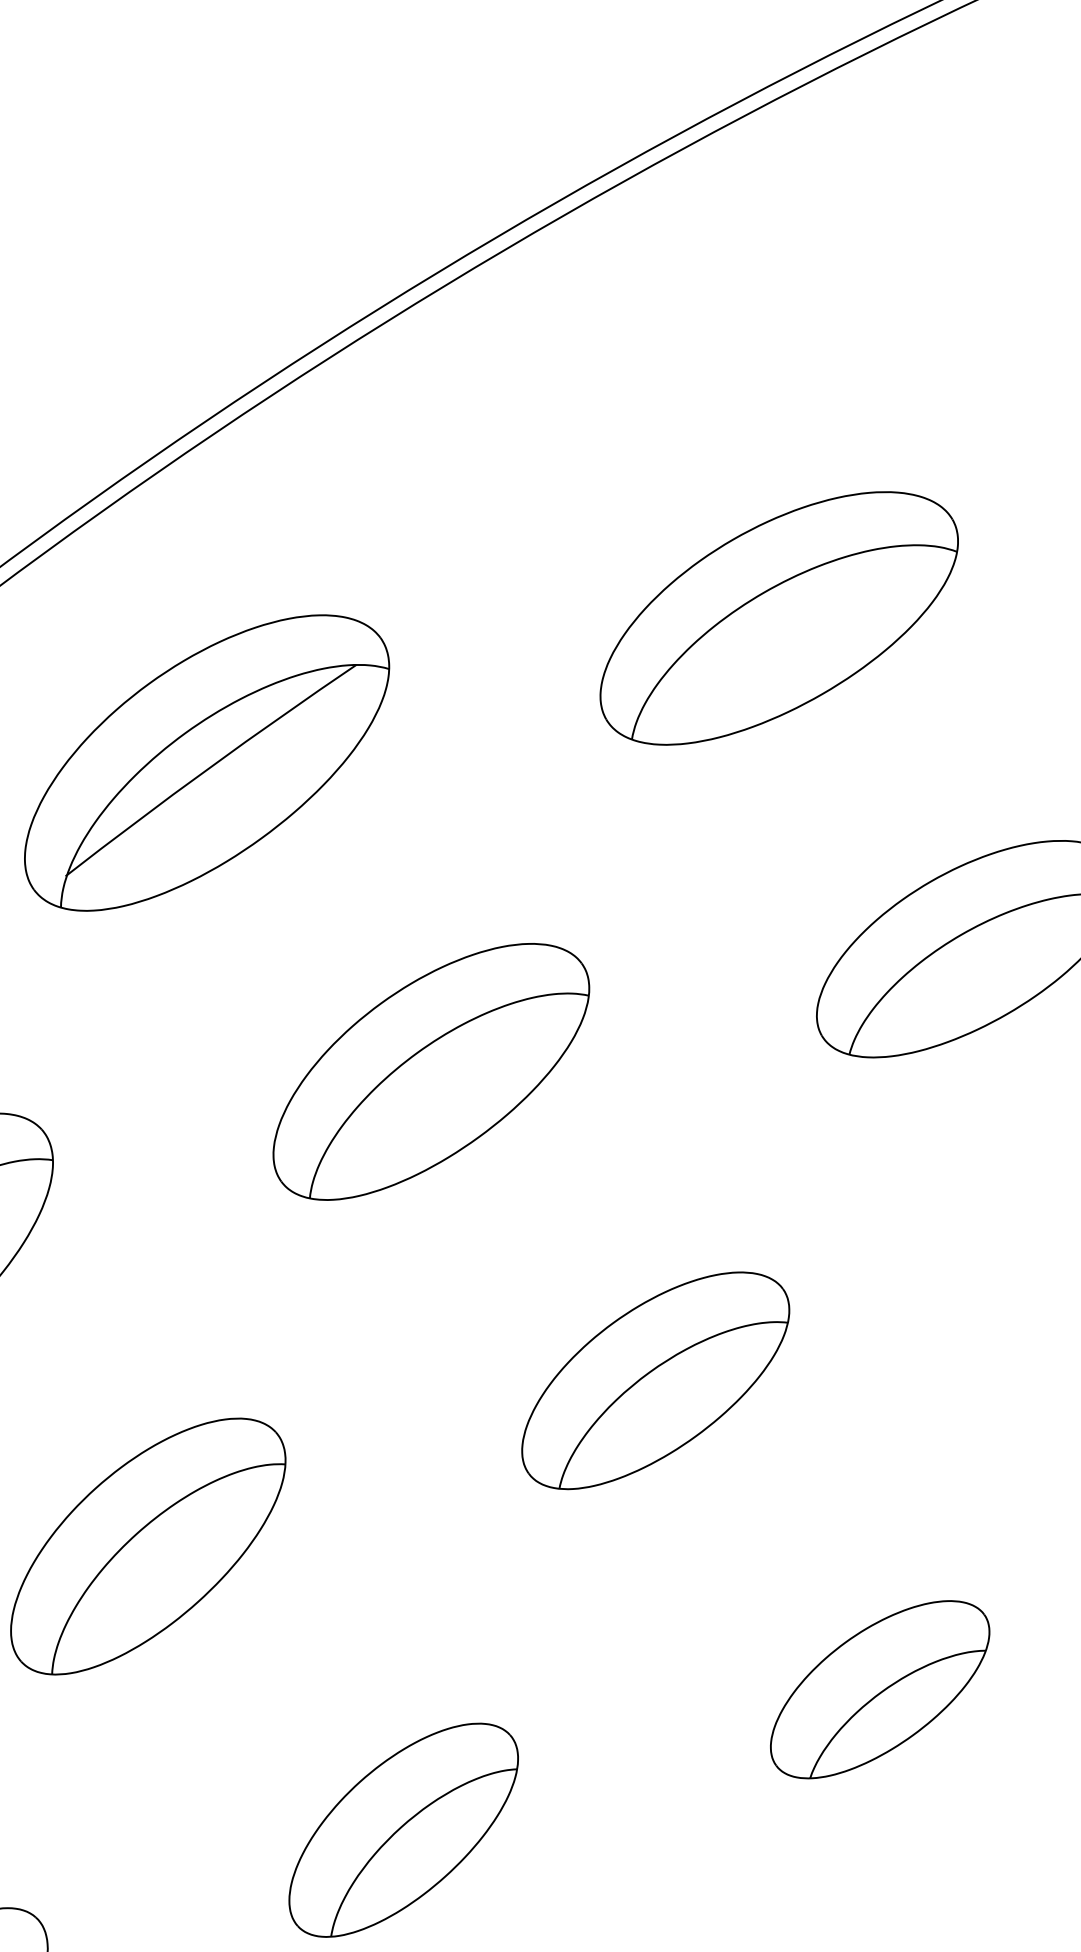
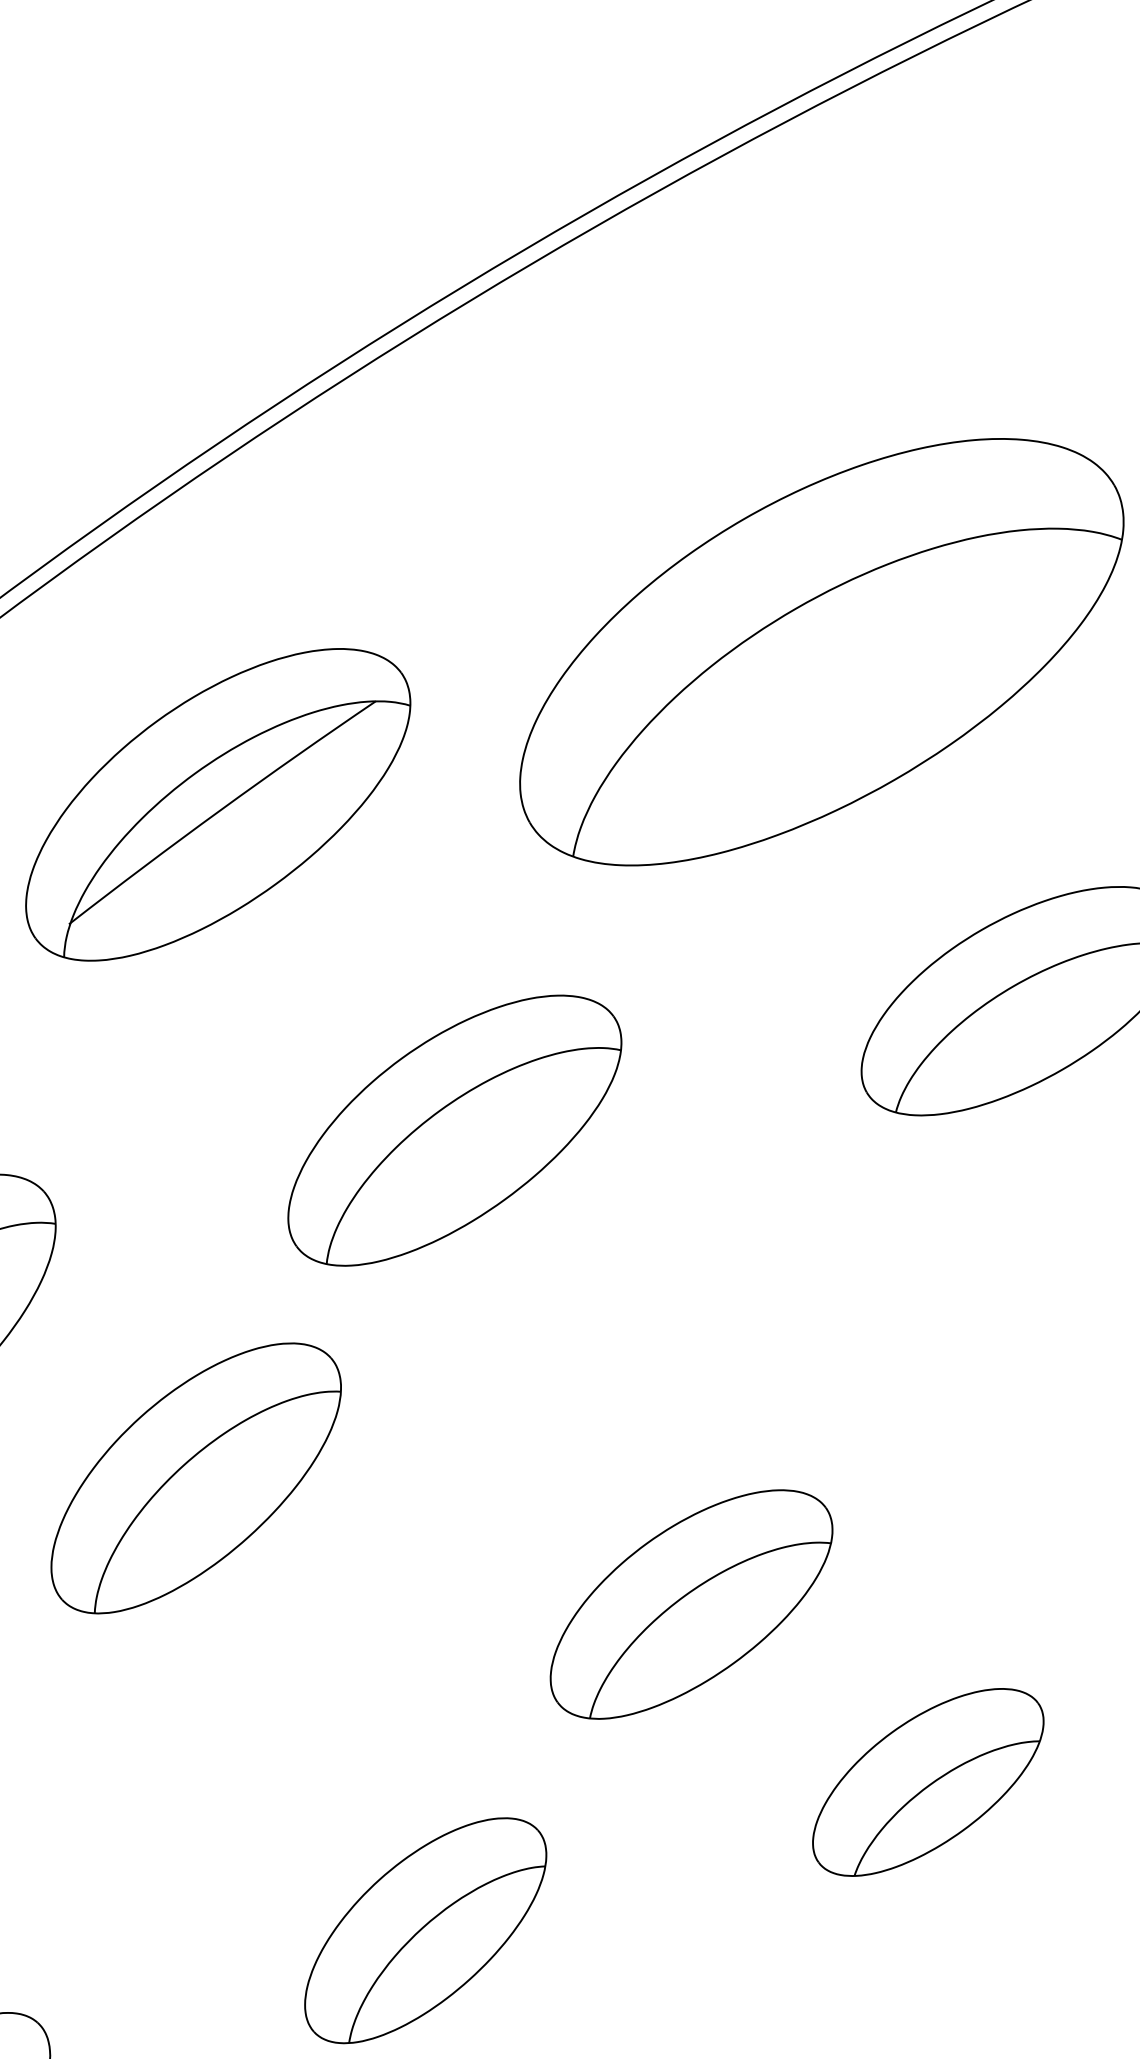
part: (778, 618) -> (821, 652), size x1.6
part: (655, 1380) -> (691, 1604), moved
part: (147, 1546) -> (195, 1478), moved

